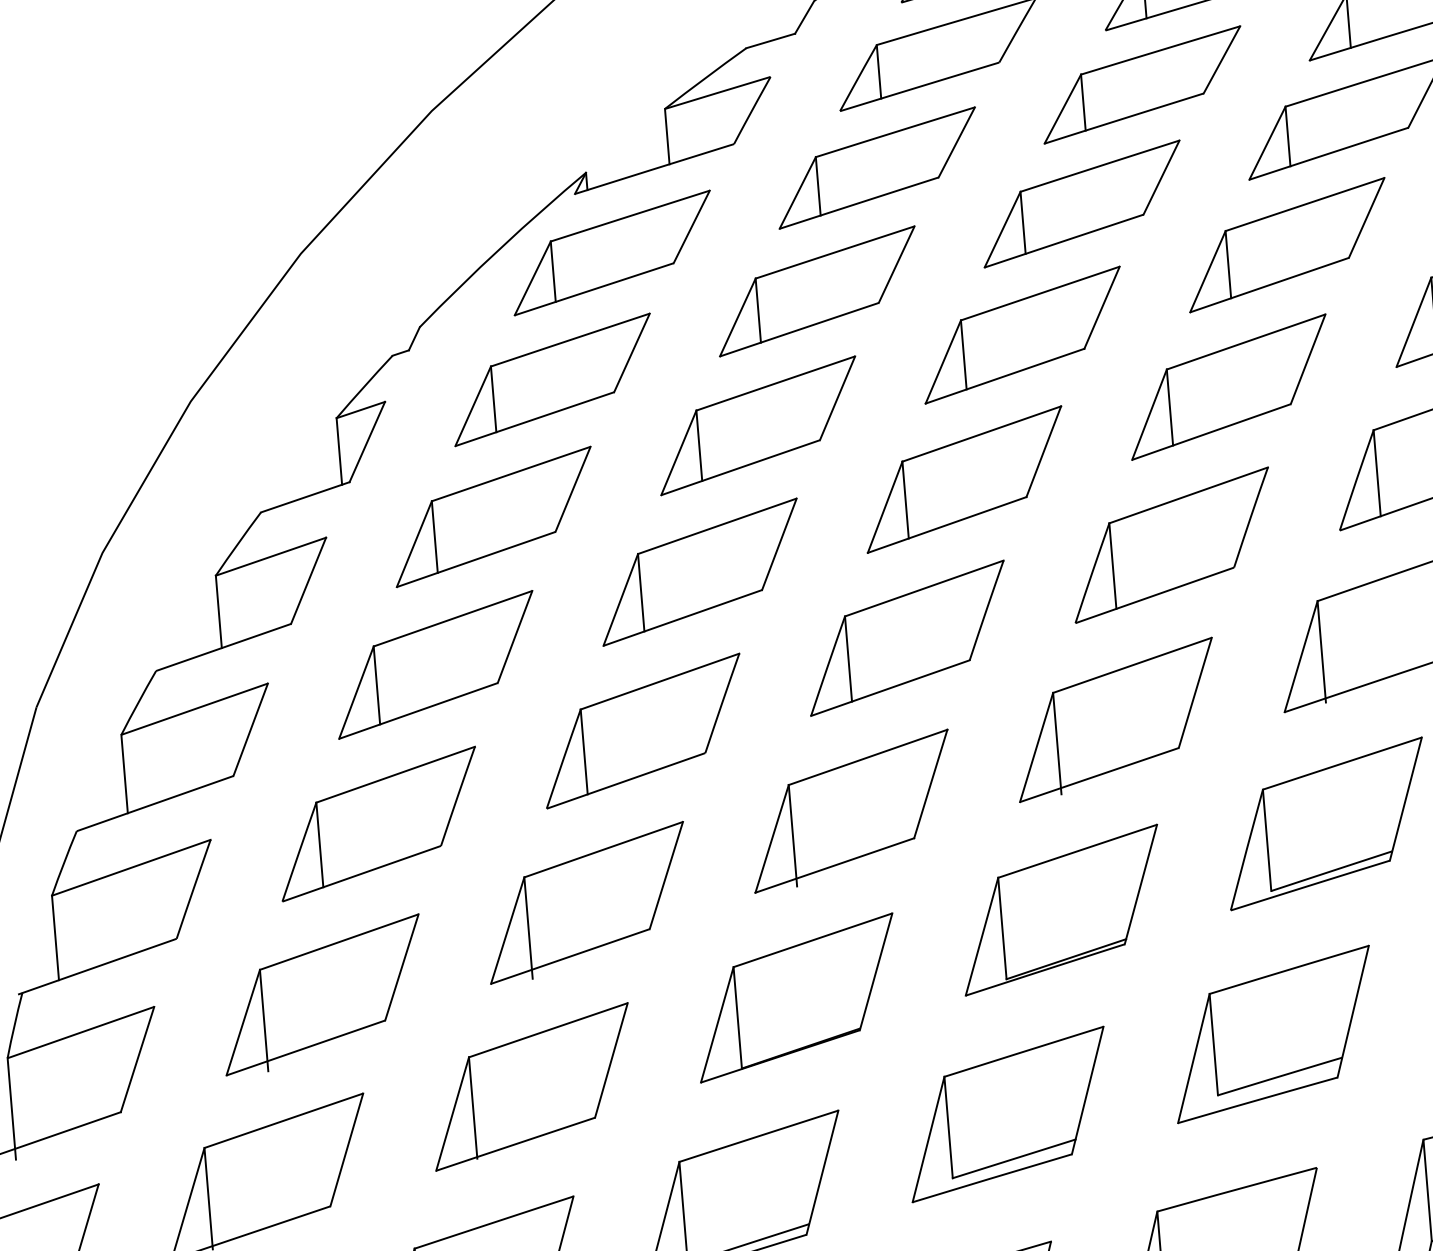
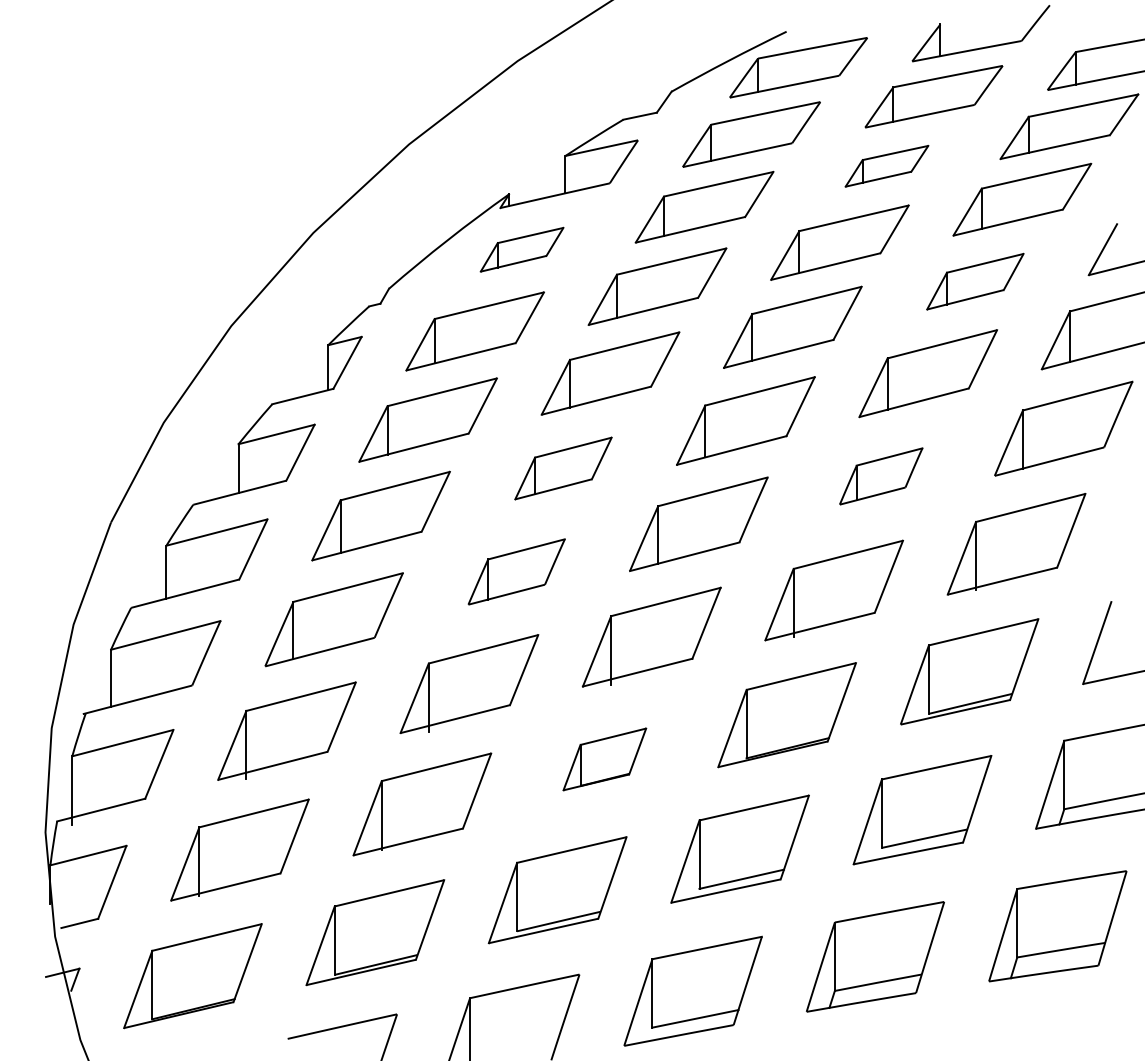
part: (1141, 85) -> (886, 166), size x0.6
part: (1287, 244) -> (975, 281), size x0.7
part: (611, 252) -> (521, 249), size x0.6
part: (1170, 545) -> (880, 476), size x0.6
part: (700, 572) -> (563, 468), size x0.7
part: (643, 730) -> (516, 571), size x0.7
part: (796, 998) -> (604, 759), size x0.6

